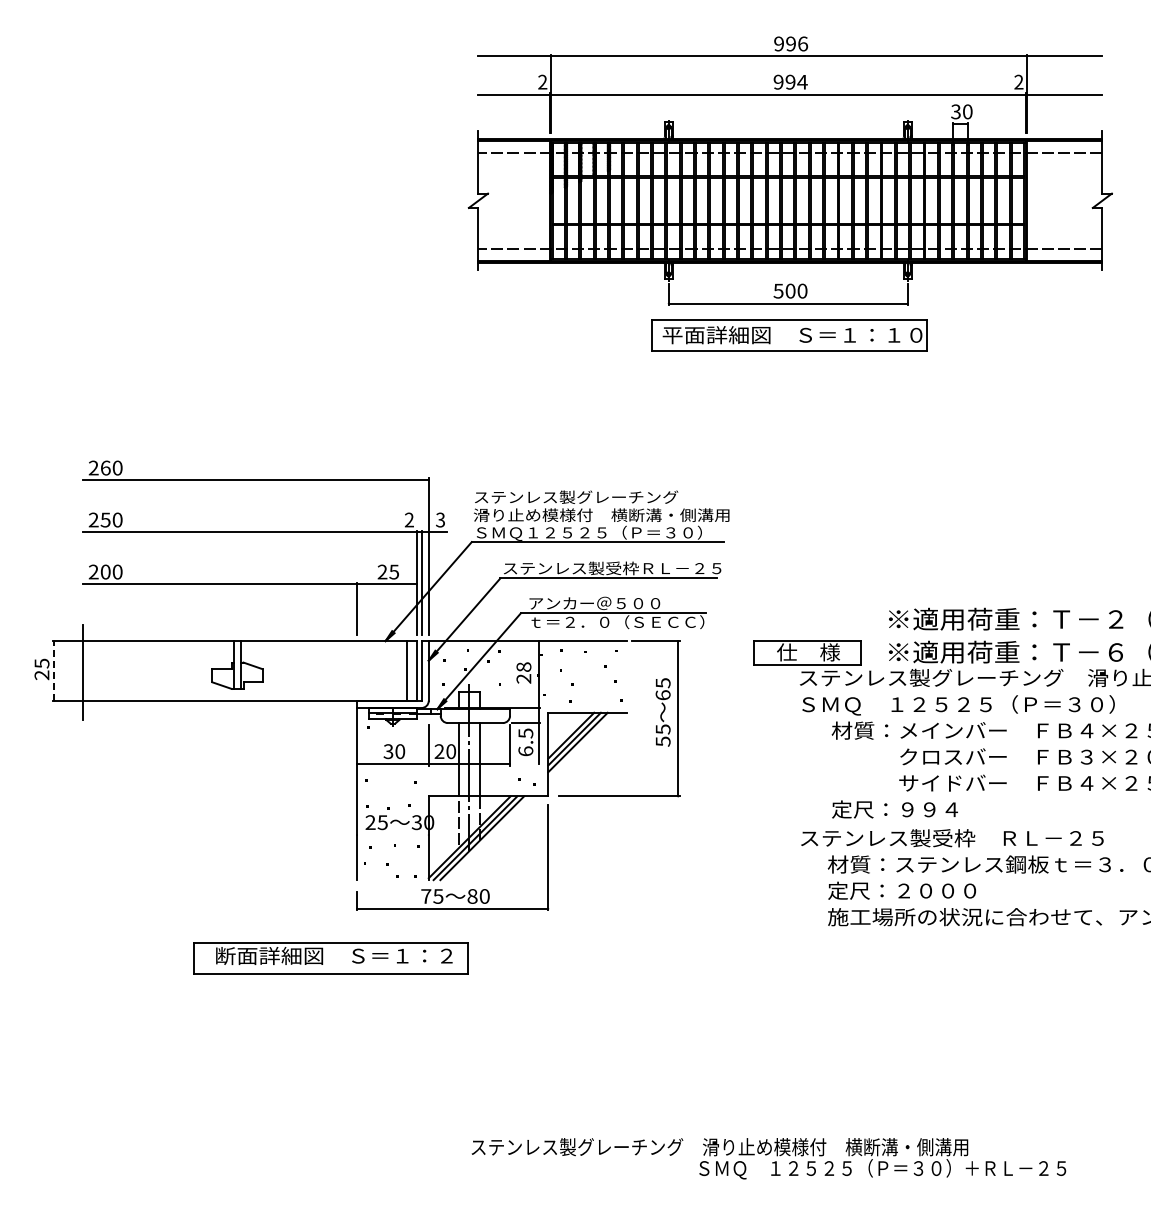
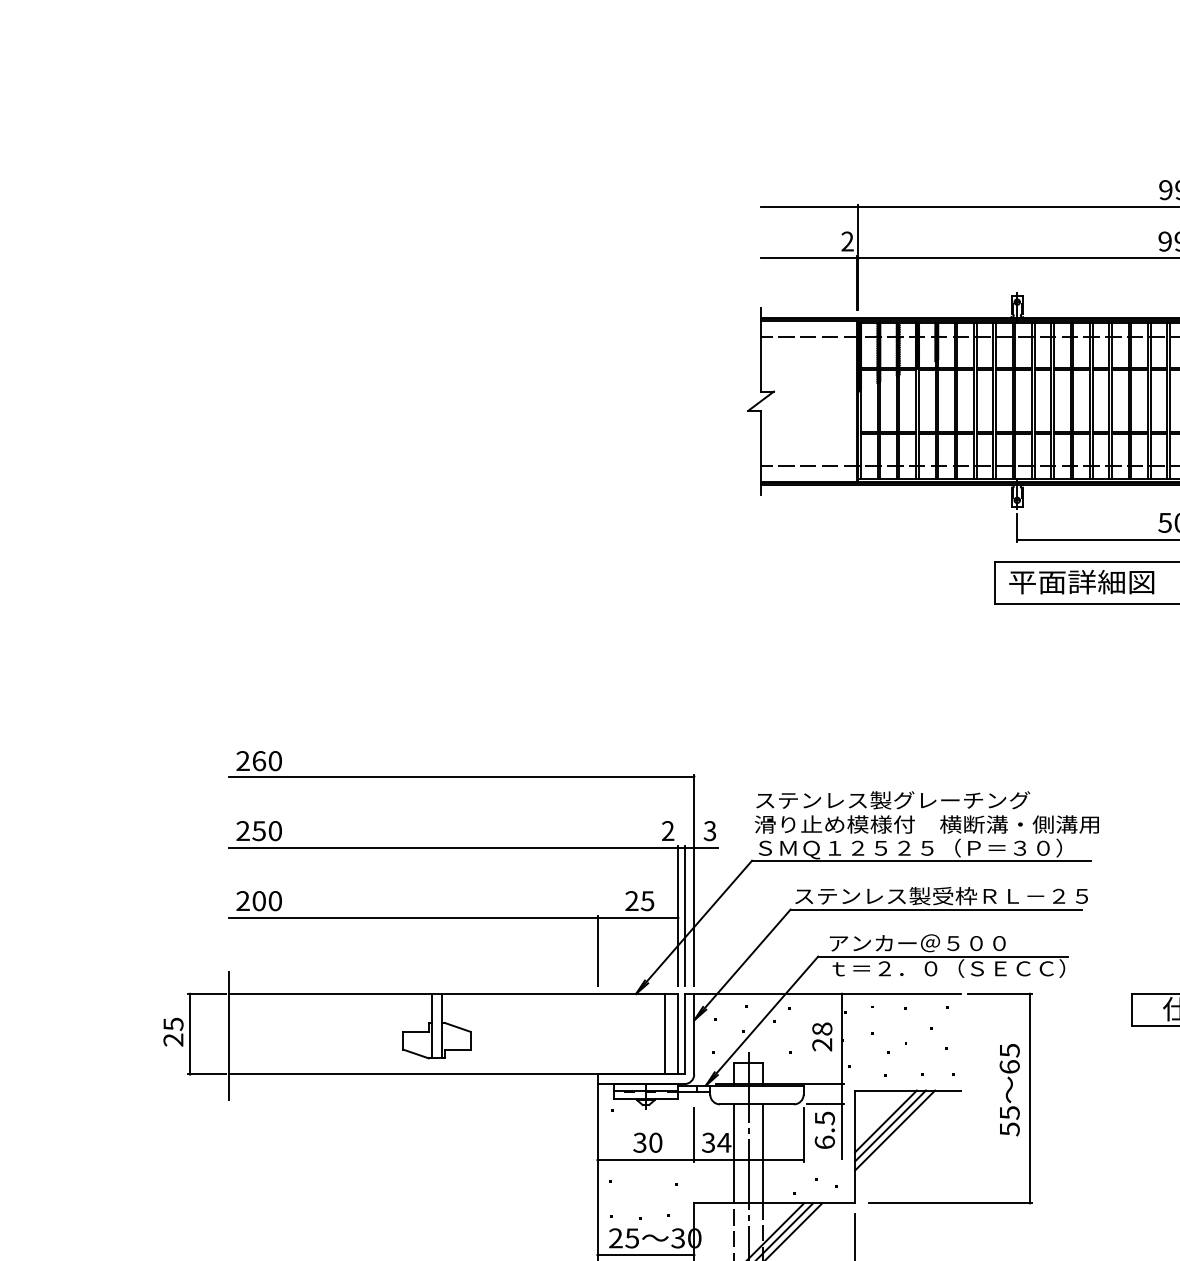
line: (54, 670) -> (190, 1033), dashed -> solid
text: (445, 751) -> (716, 1142), 20 -> 34
line: (392, 835) -> (645, 1255), added

